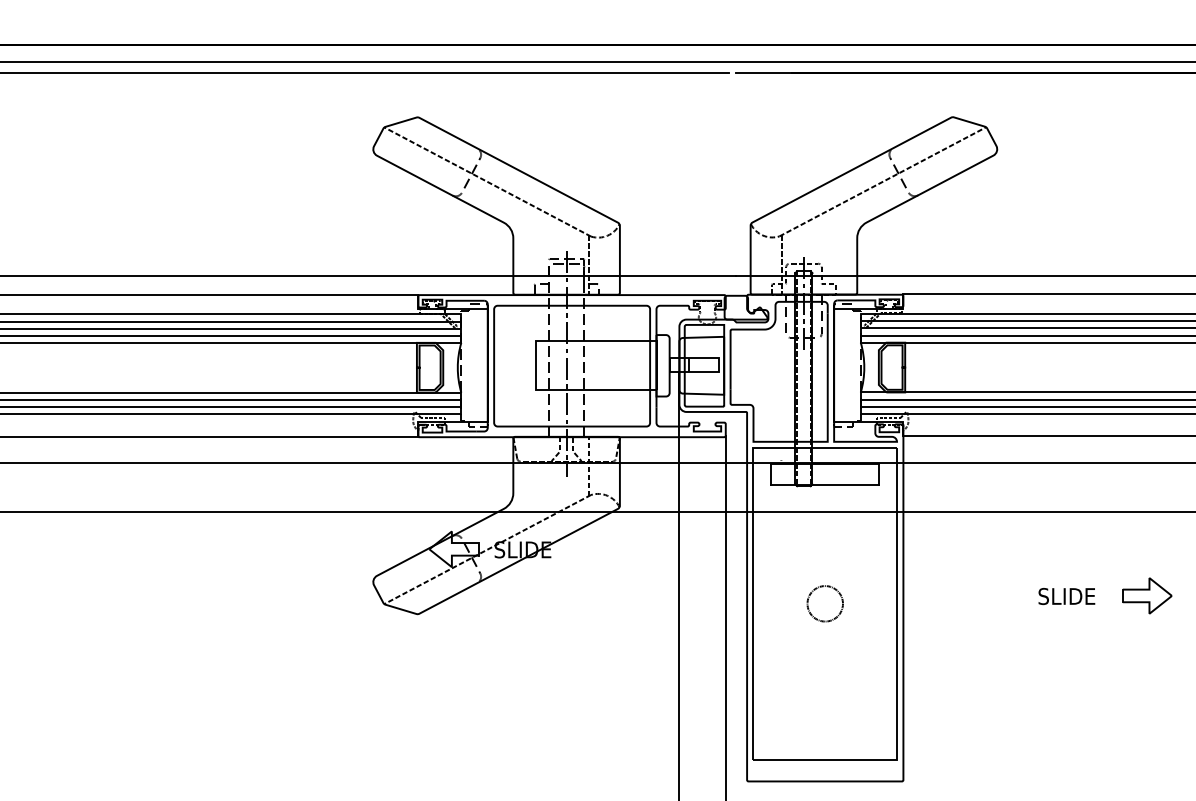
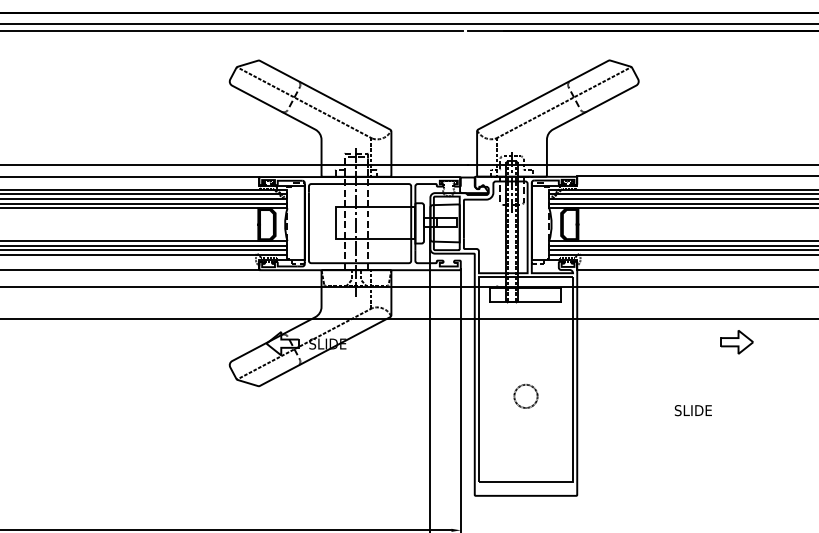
text: (1065, 596) -> (692, 410), moved
part: (1146, 596) -> (736, 342), moved
circle: (824, 603) -> (525, 396), moved

